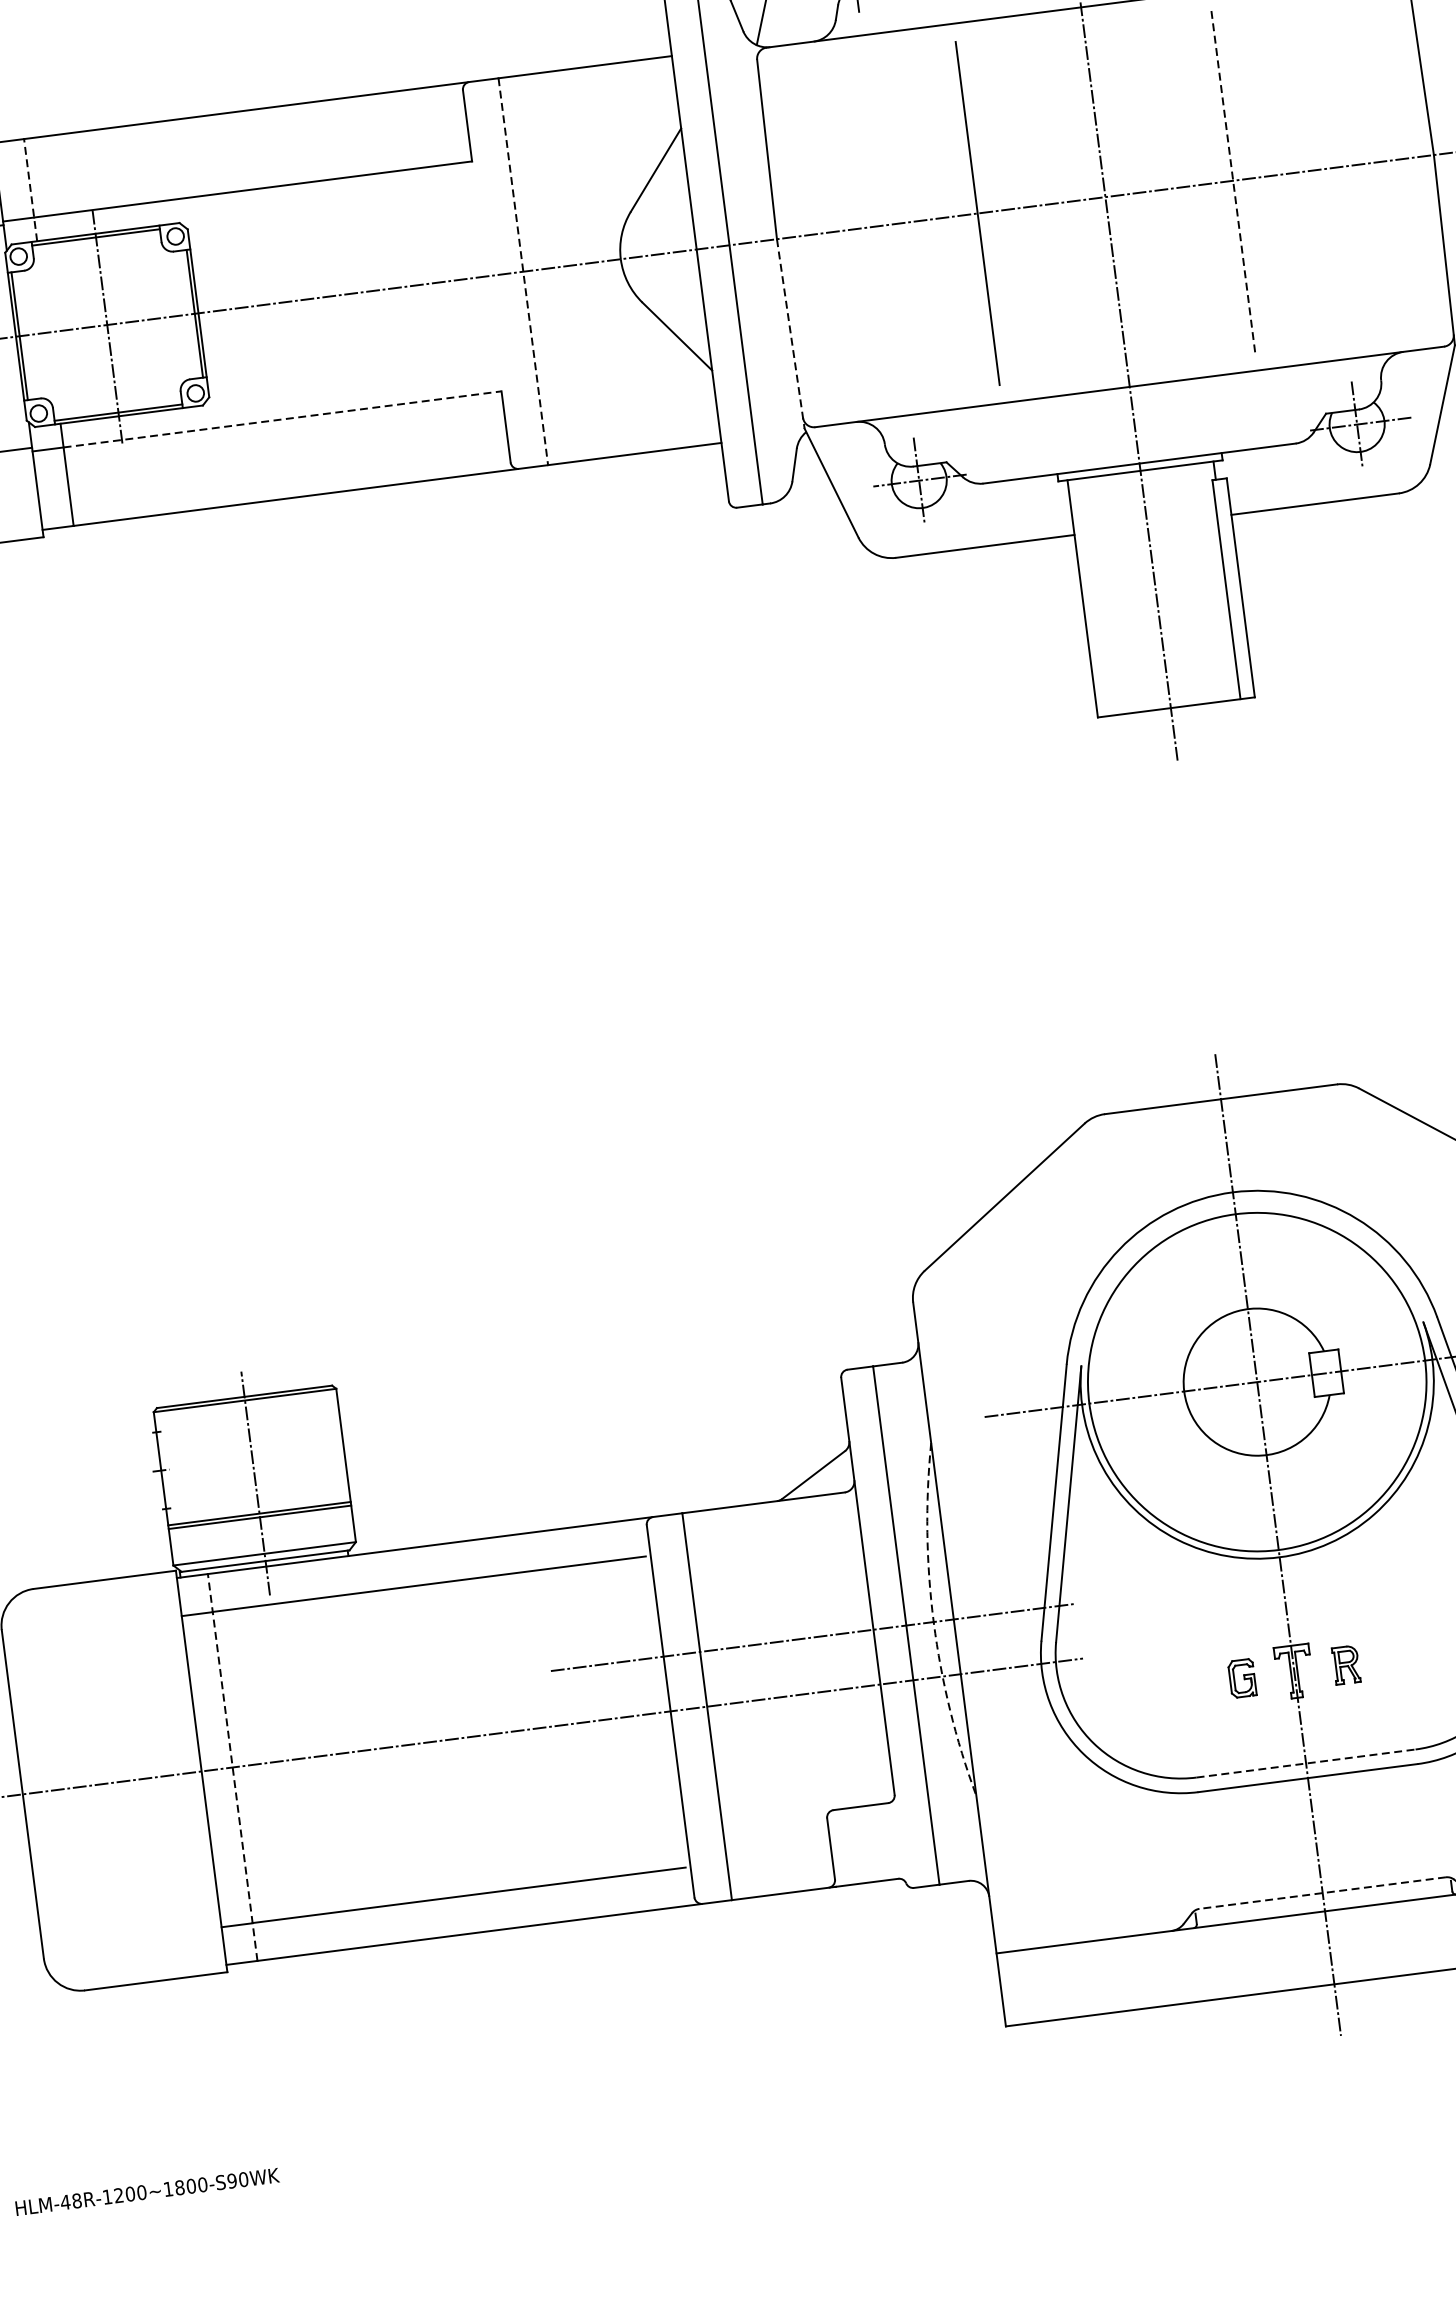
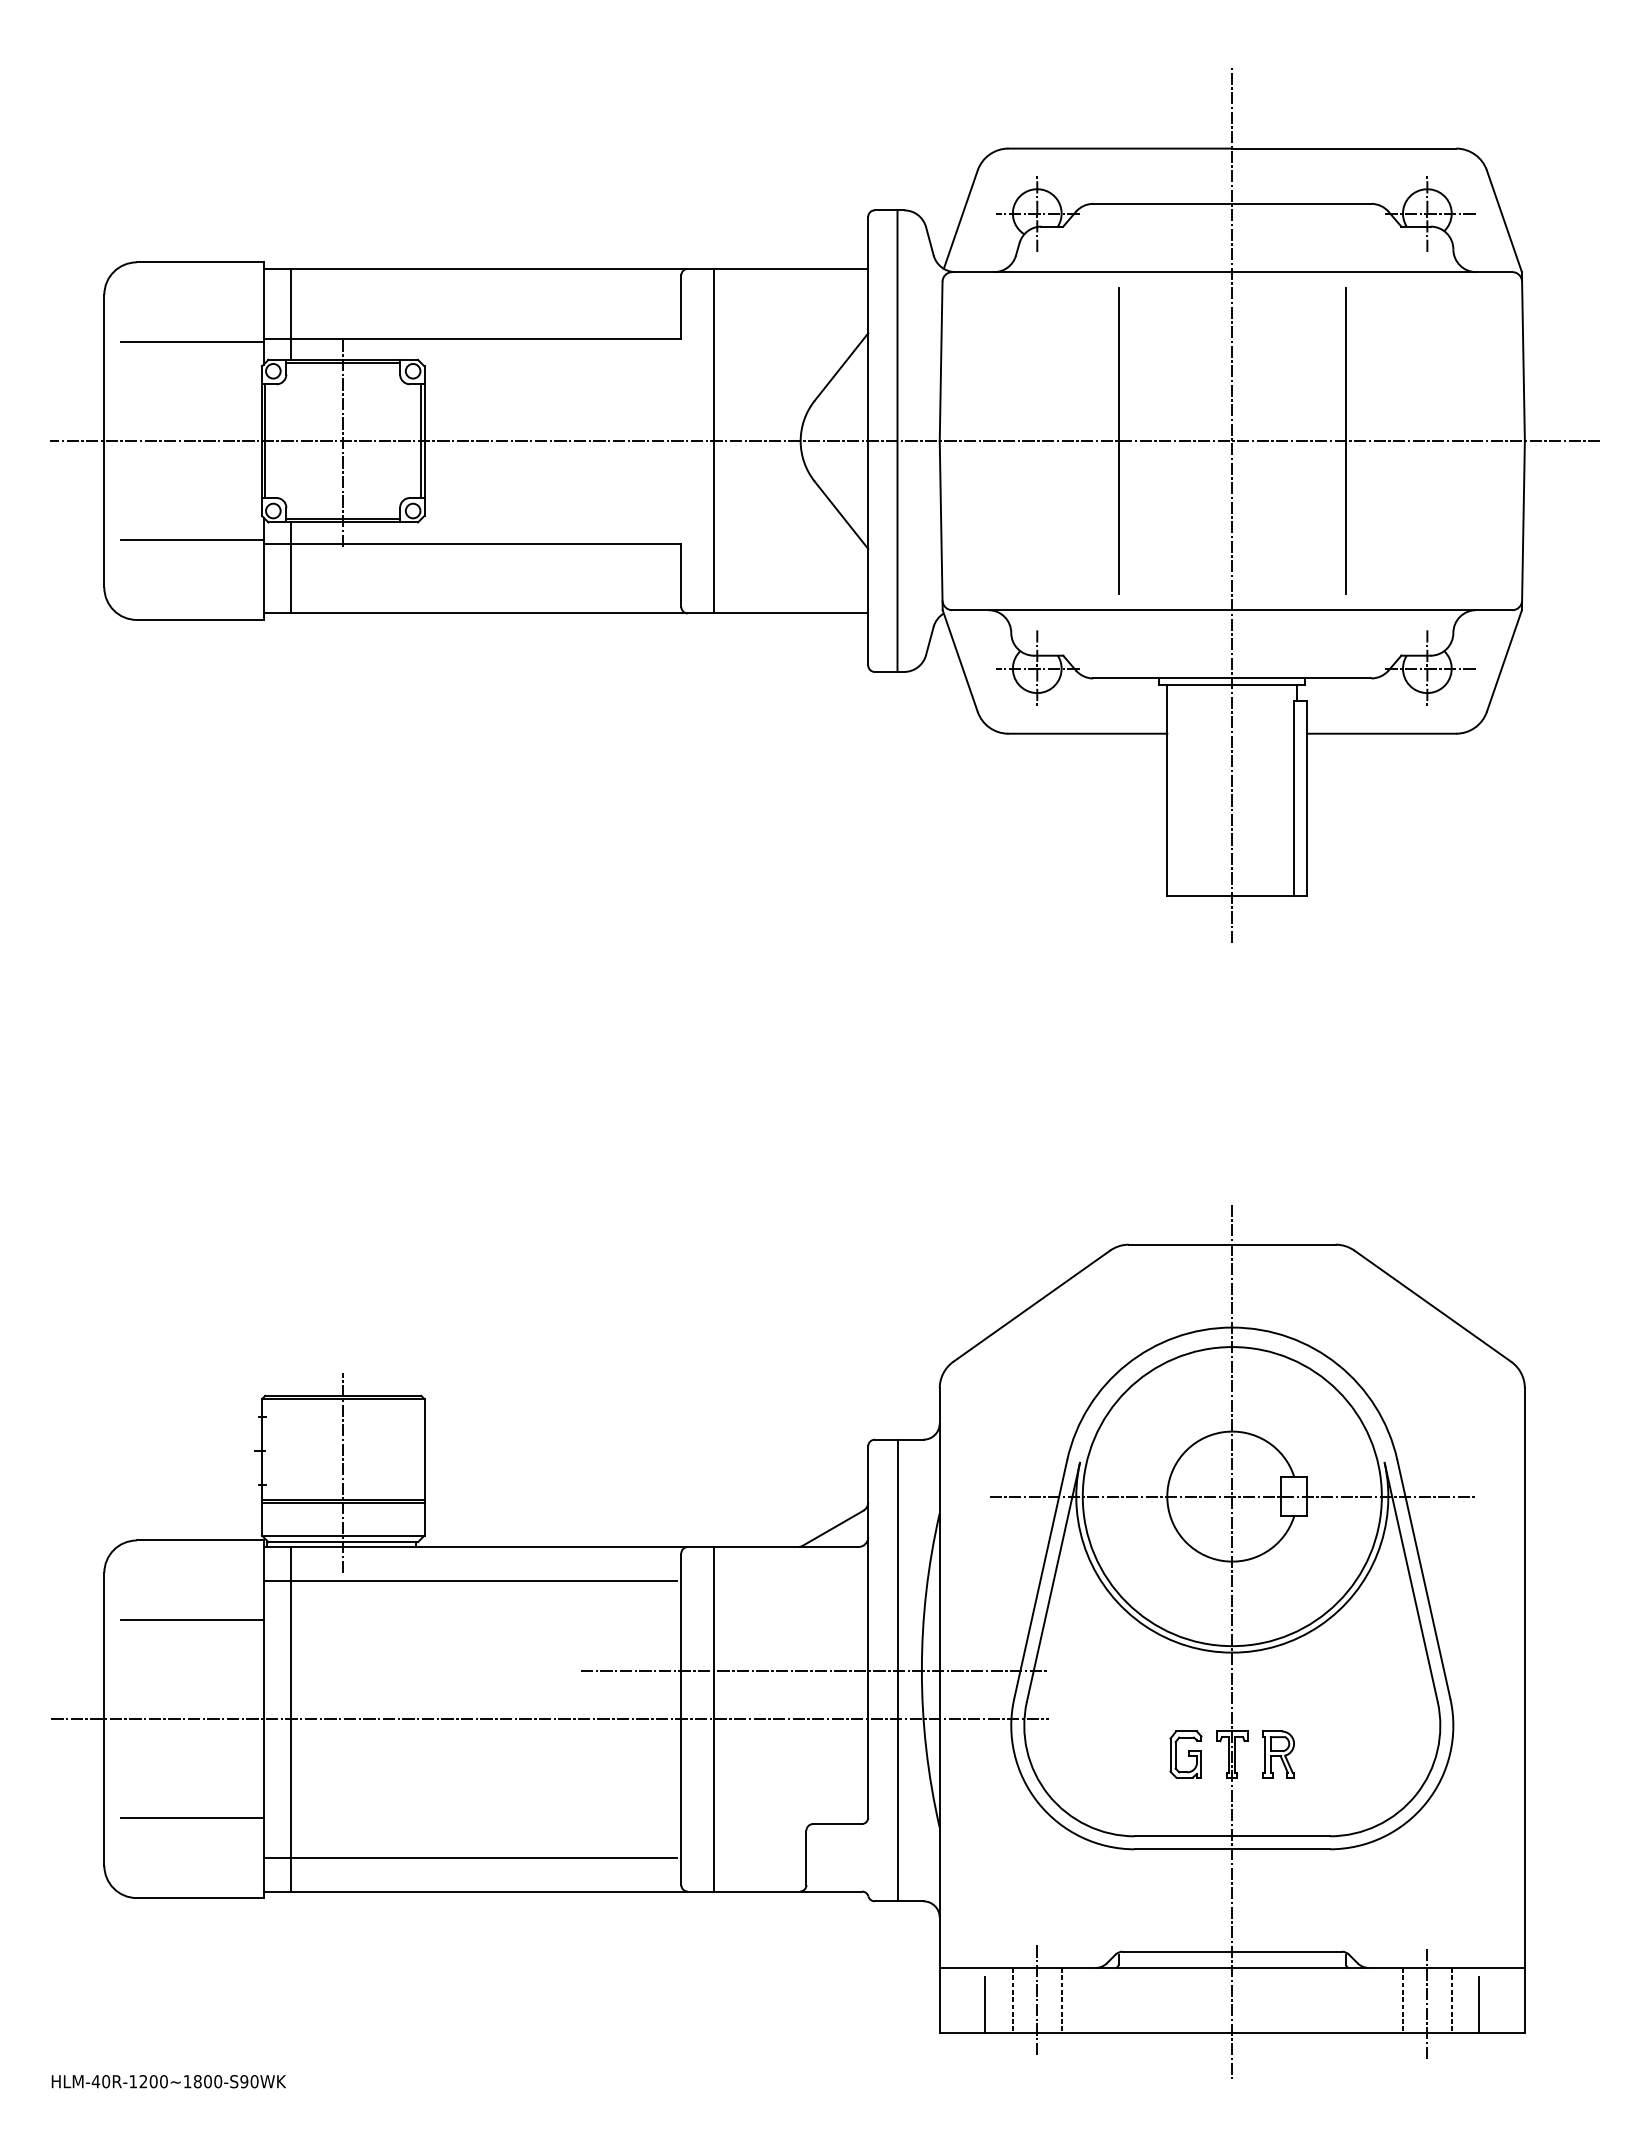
line: (1233, 181) -> (1346, 441), dashed -> solid
line: (30, 190) -> (291, 314), dashed -> solid
line: (523, 272) -> (713, 441), dashed -> solid
line: (791, 333) -> (941, 525), dashed -> solid
line: (282, 419) -> (486, 543), dashed -> solid
arc: (933, 1622) -> (921, 1670), dashed -> solid
part: (1346, 1665) -> (1278, 1754), size x1.43
line: (106, 1670) -> (191, 1620), added
part: (1241, 1678) -> (1185, 1754), size x1.43
line: (1306, 1763) -> (1232, 1836), dashed -> solid
line: (232, 1766) -> (291, 1718), dashed -> solid
line: (1322, 1892) -> (1232, 1951), dashed -> solid
line: (134, 1893) -> (191, 1818), added
line: (1137, 1971) -> (1061, 1999), added
line: (1111, 1977) -> (1037, 2001), added
line: (1082, 1978) -> (1012, 1999), added
line: (1053, 1987) -> (985, 2004), added
text: (77, 2200) -> (106, 2081), HLM-48R-1200~1800-S90WK -> HLM-40R-1200~1800-S90WK

